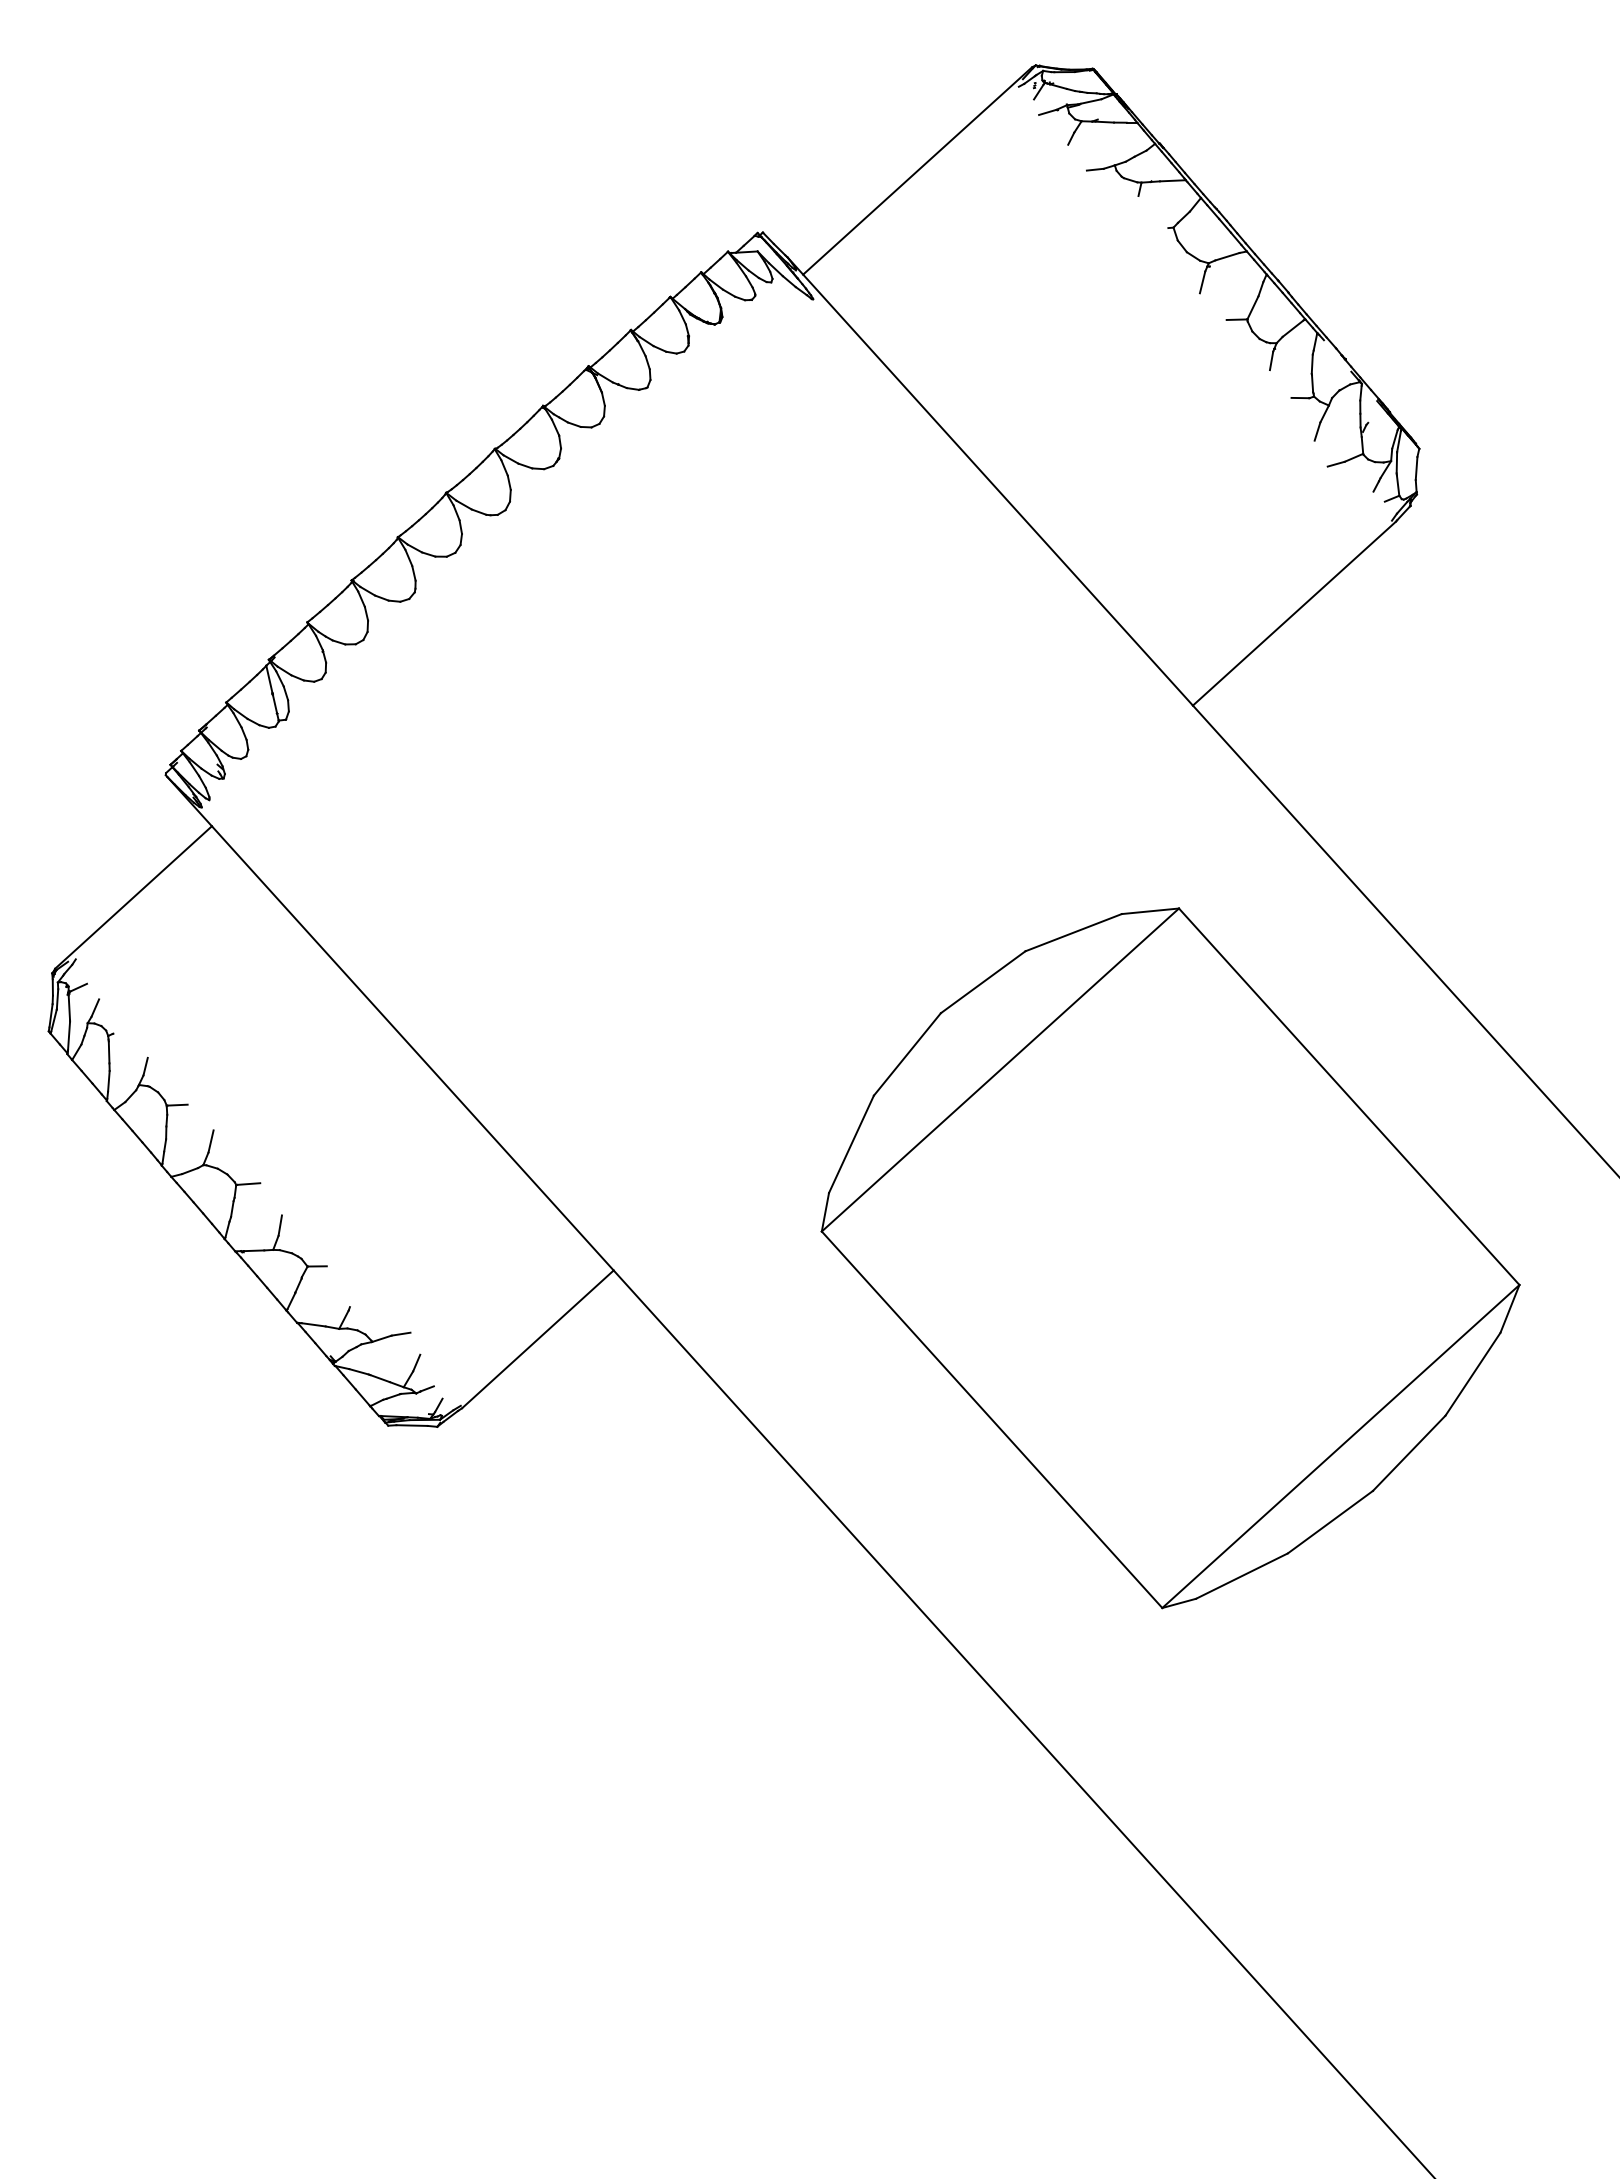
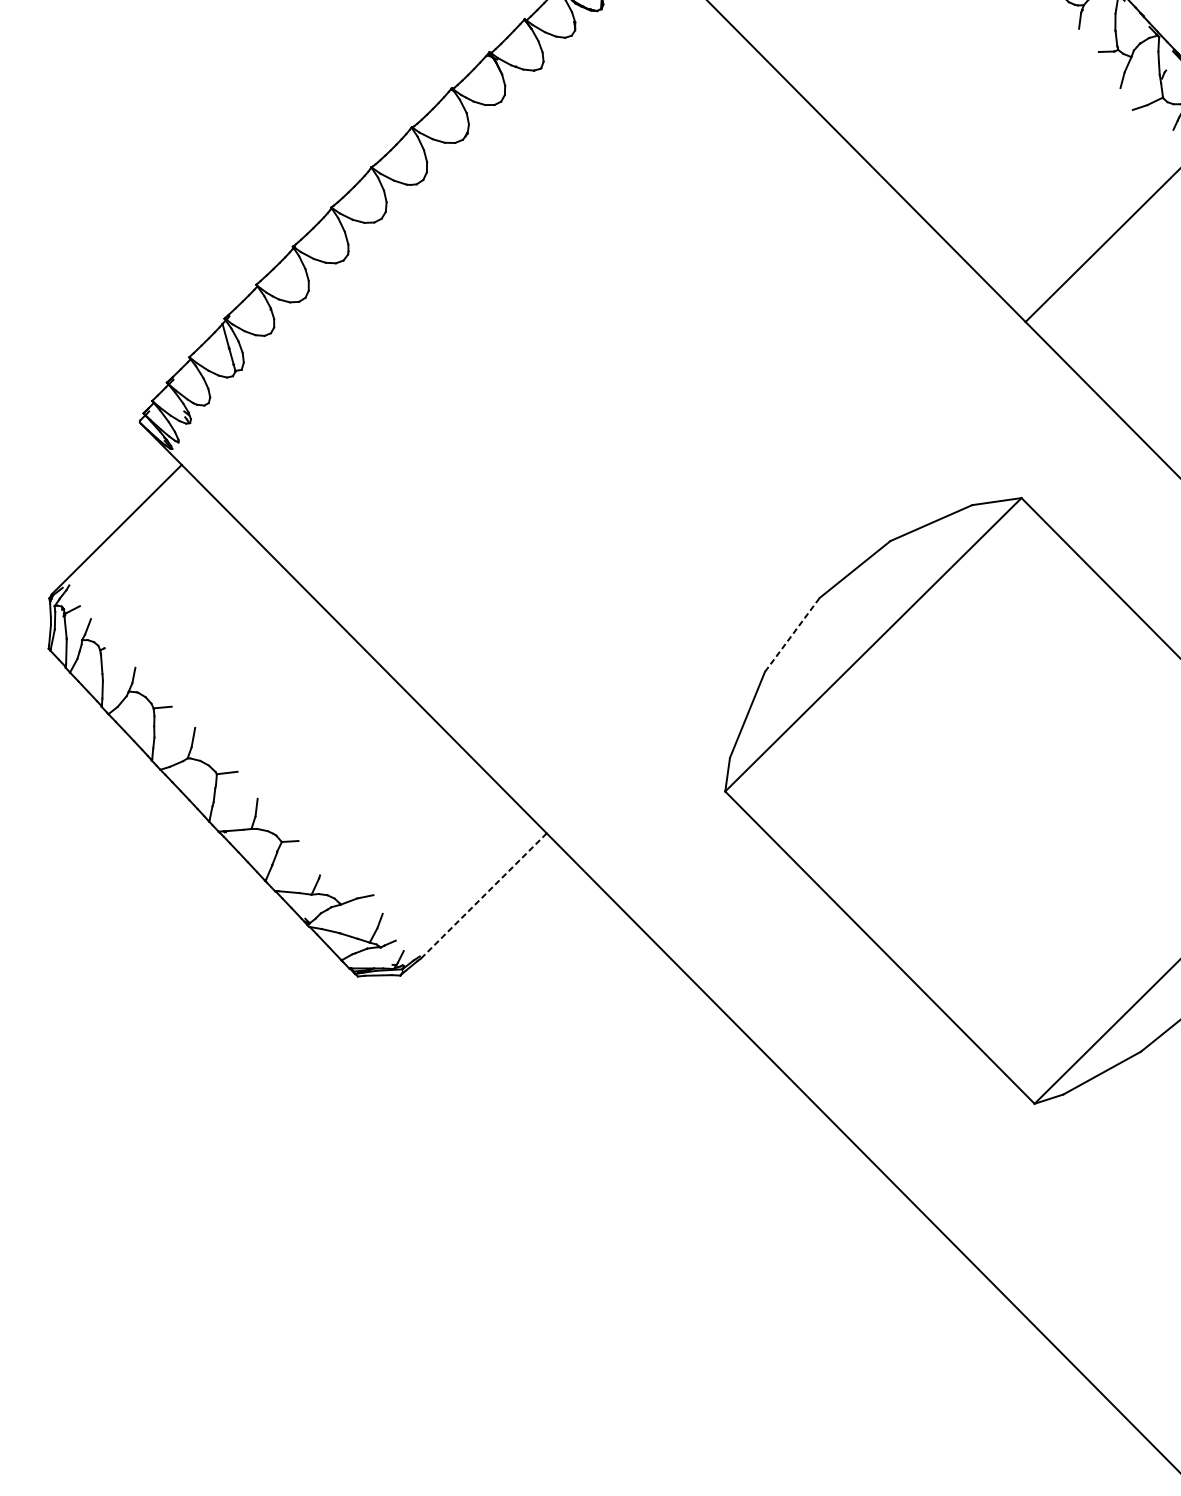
line: (907, 1054) -> (792, 635), solid -> dashed
line: (537, 1339) -> (483, 896), solid -> dashed

